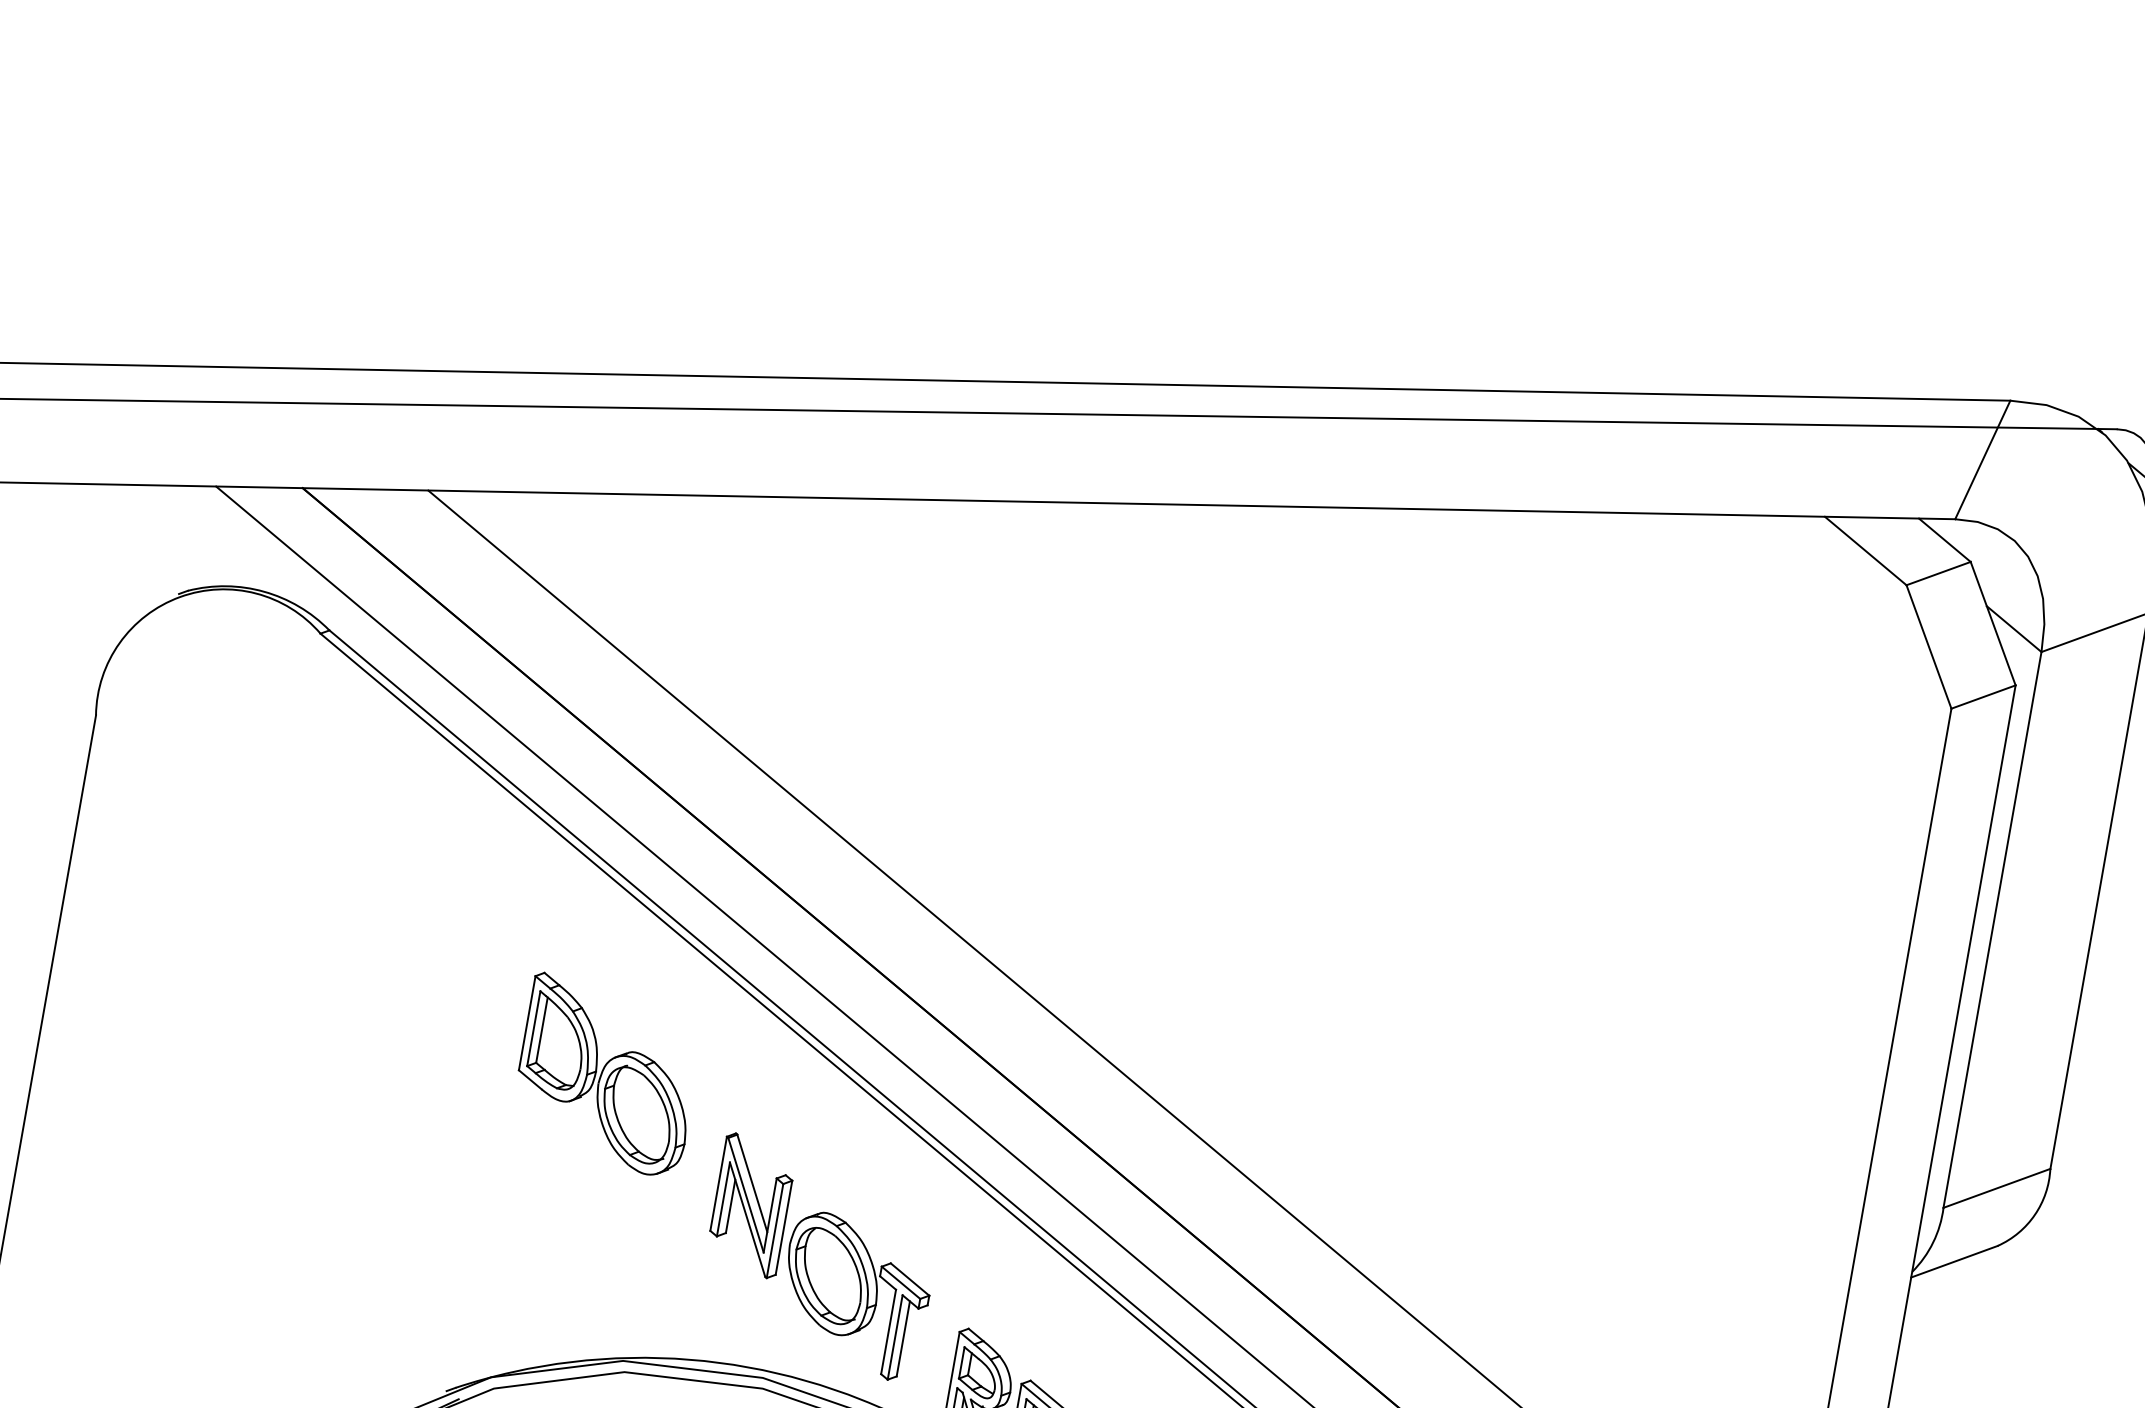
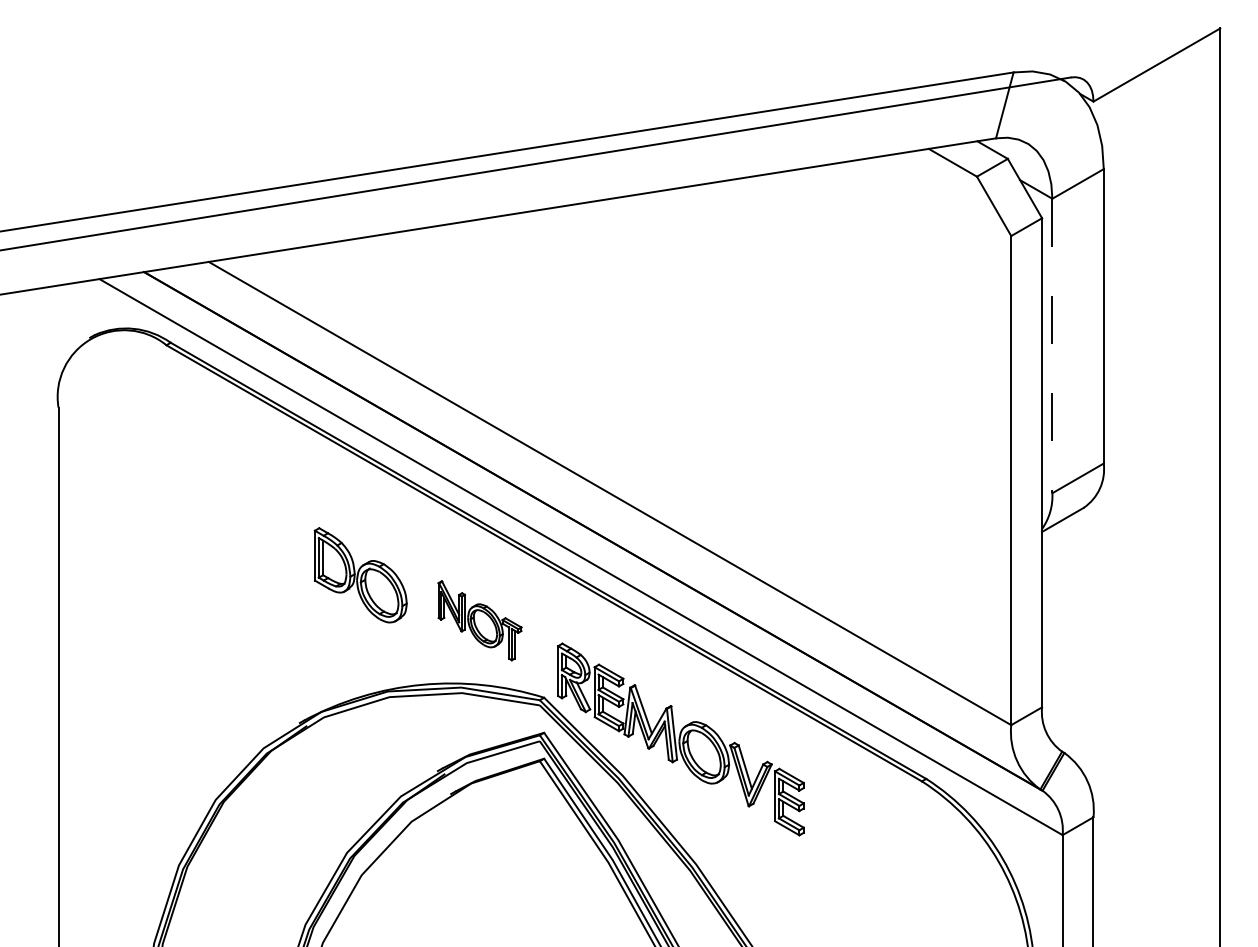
line: (1992, 930) -> (1052, 346), solid -> dashed
part: (606, 1075) -> (360, 575), moved
part: (819, 1257) -> (479, 620), size x0.7

